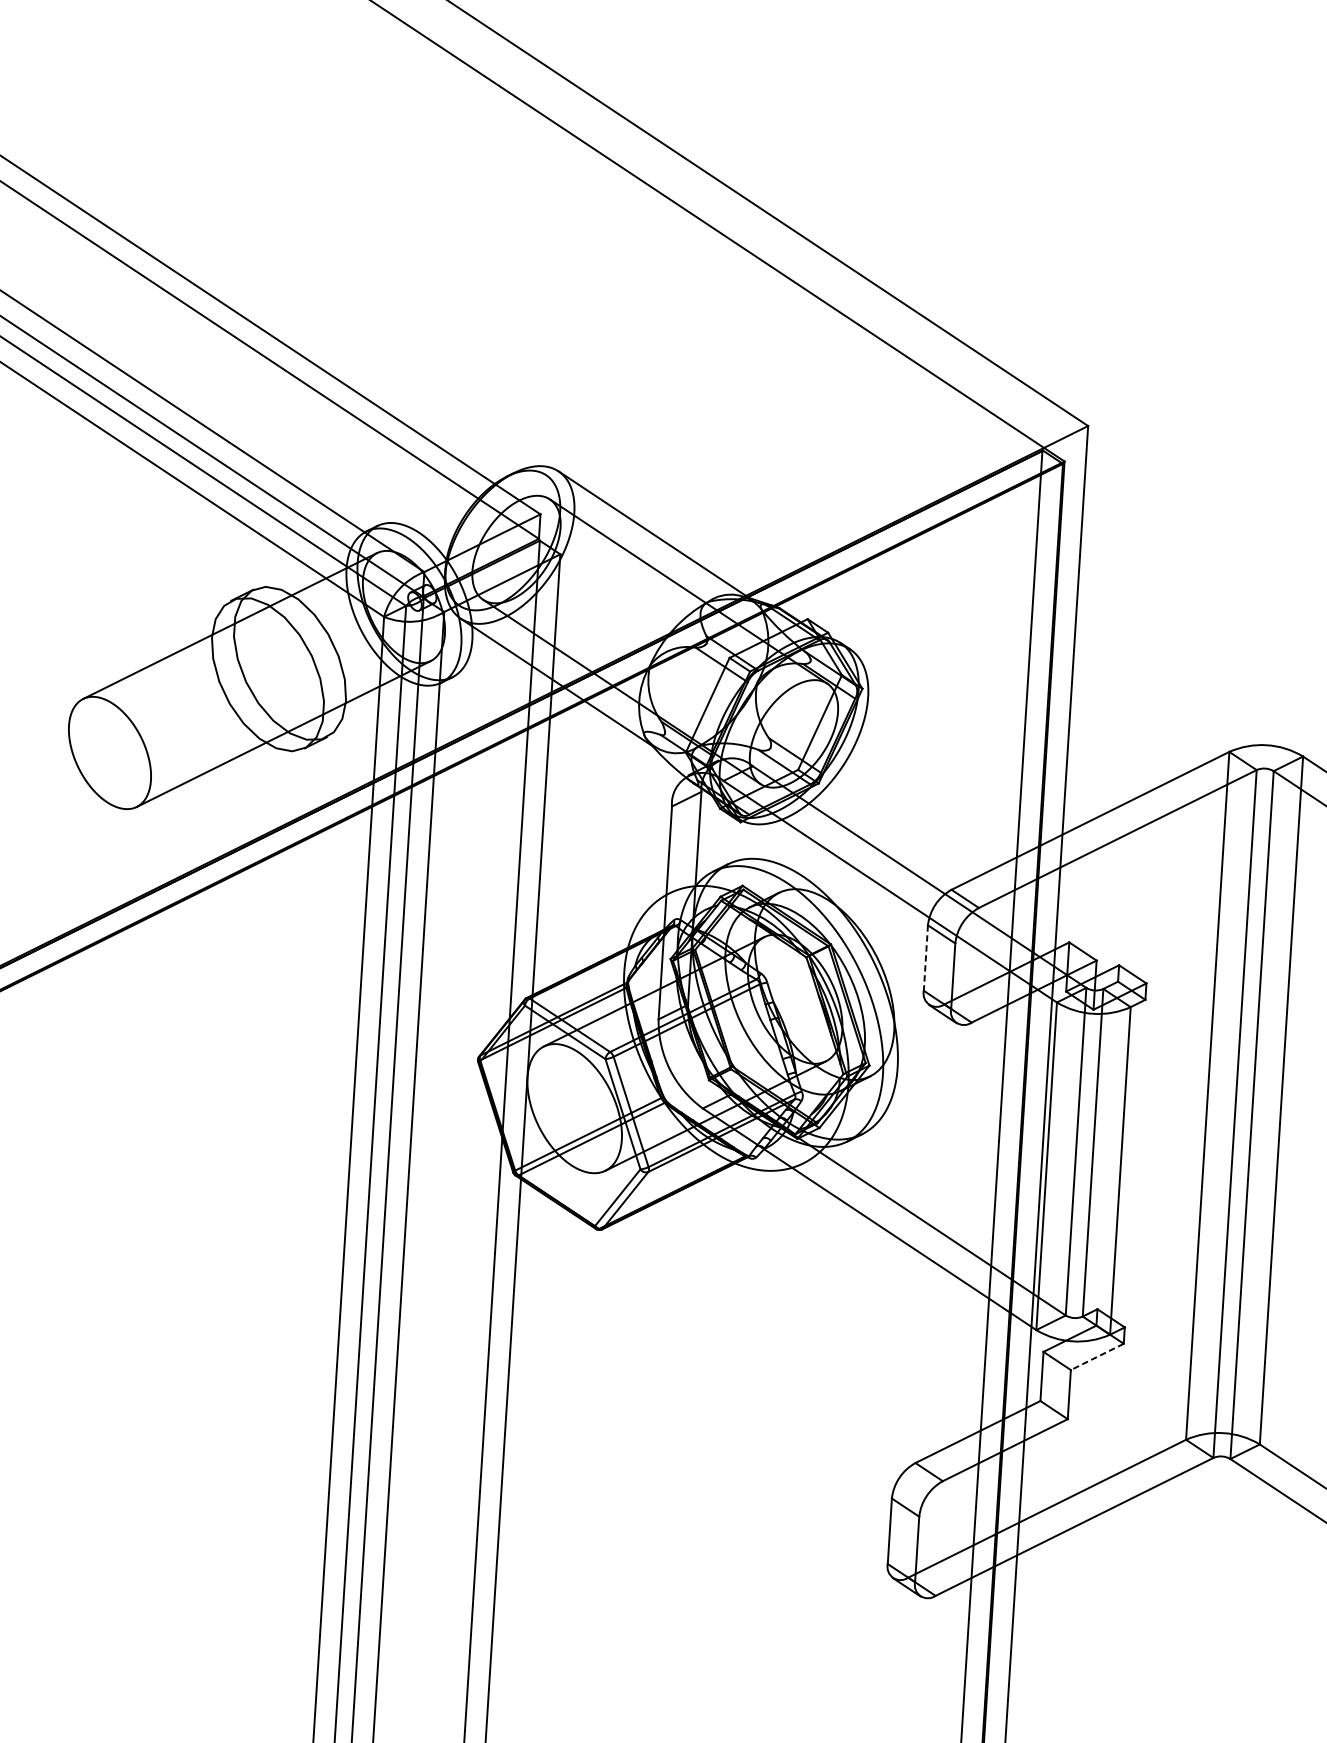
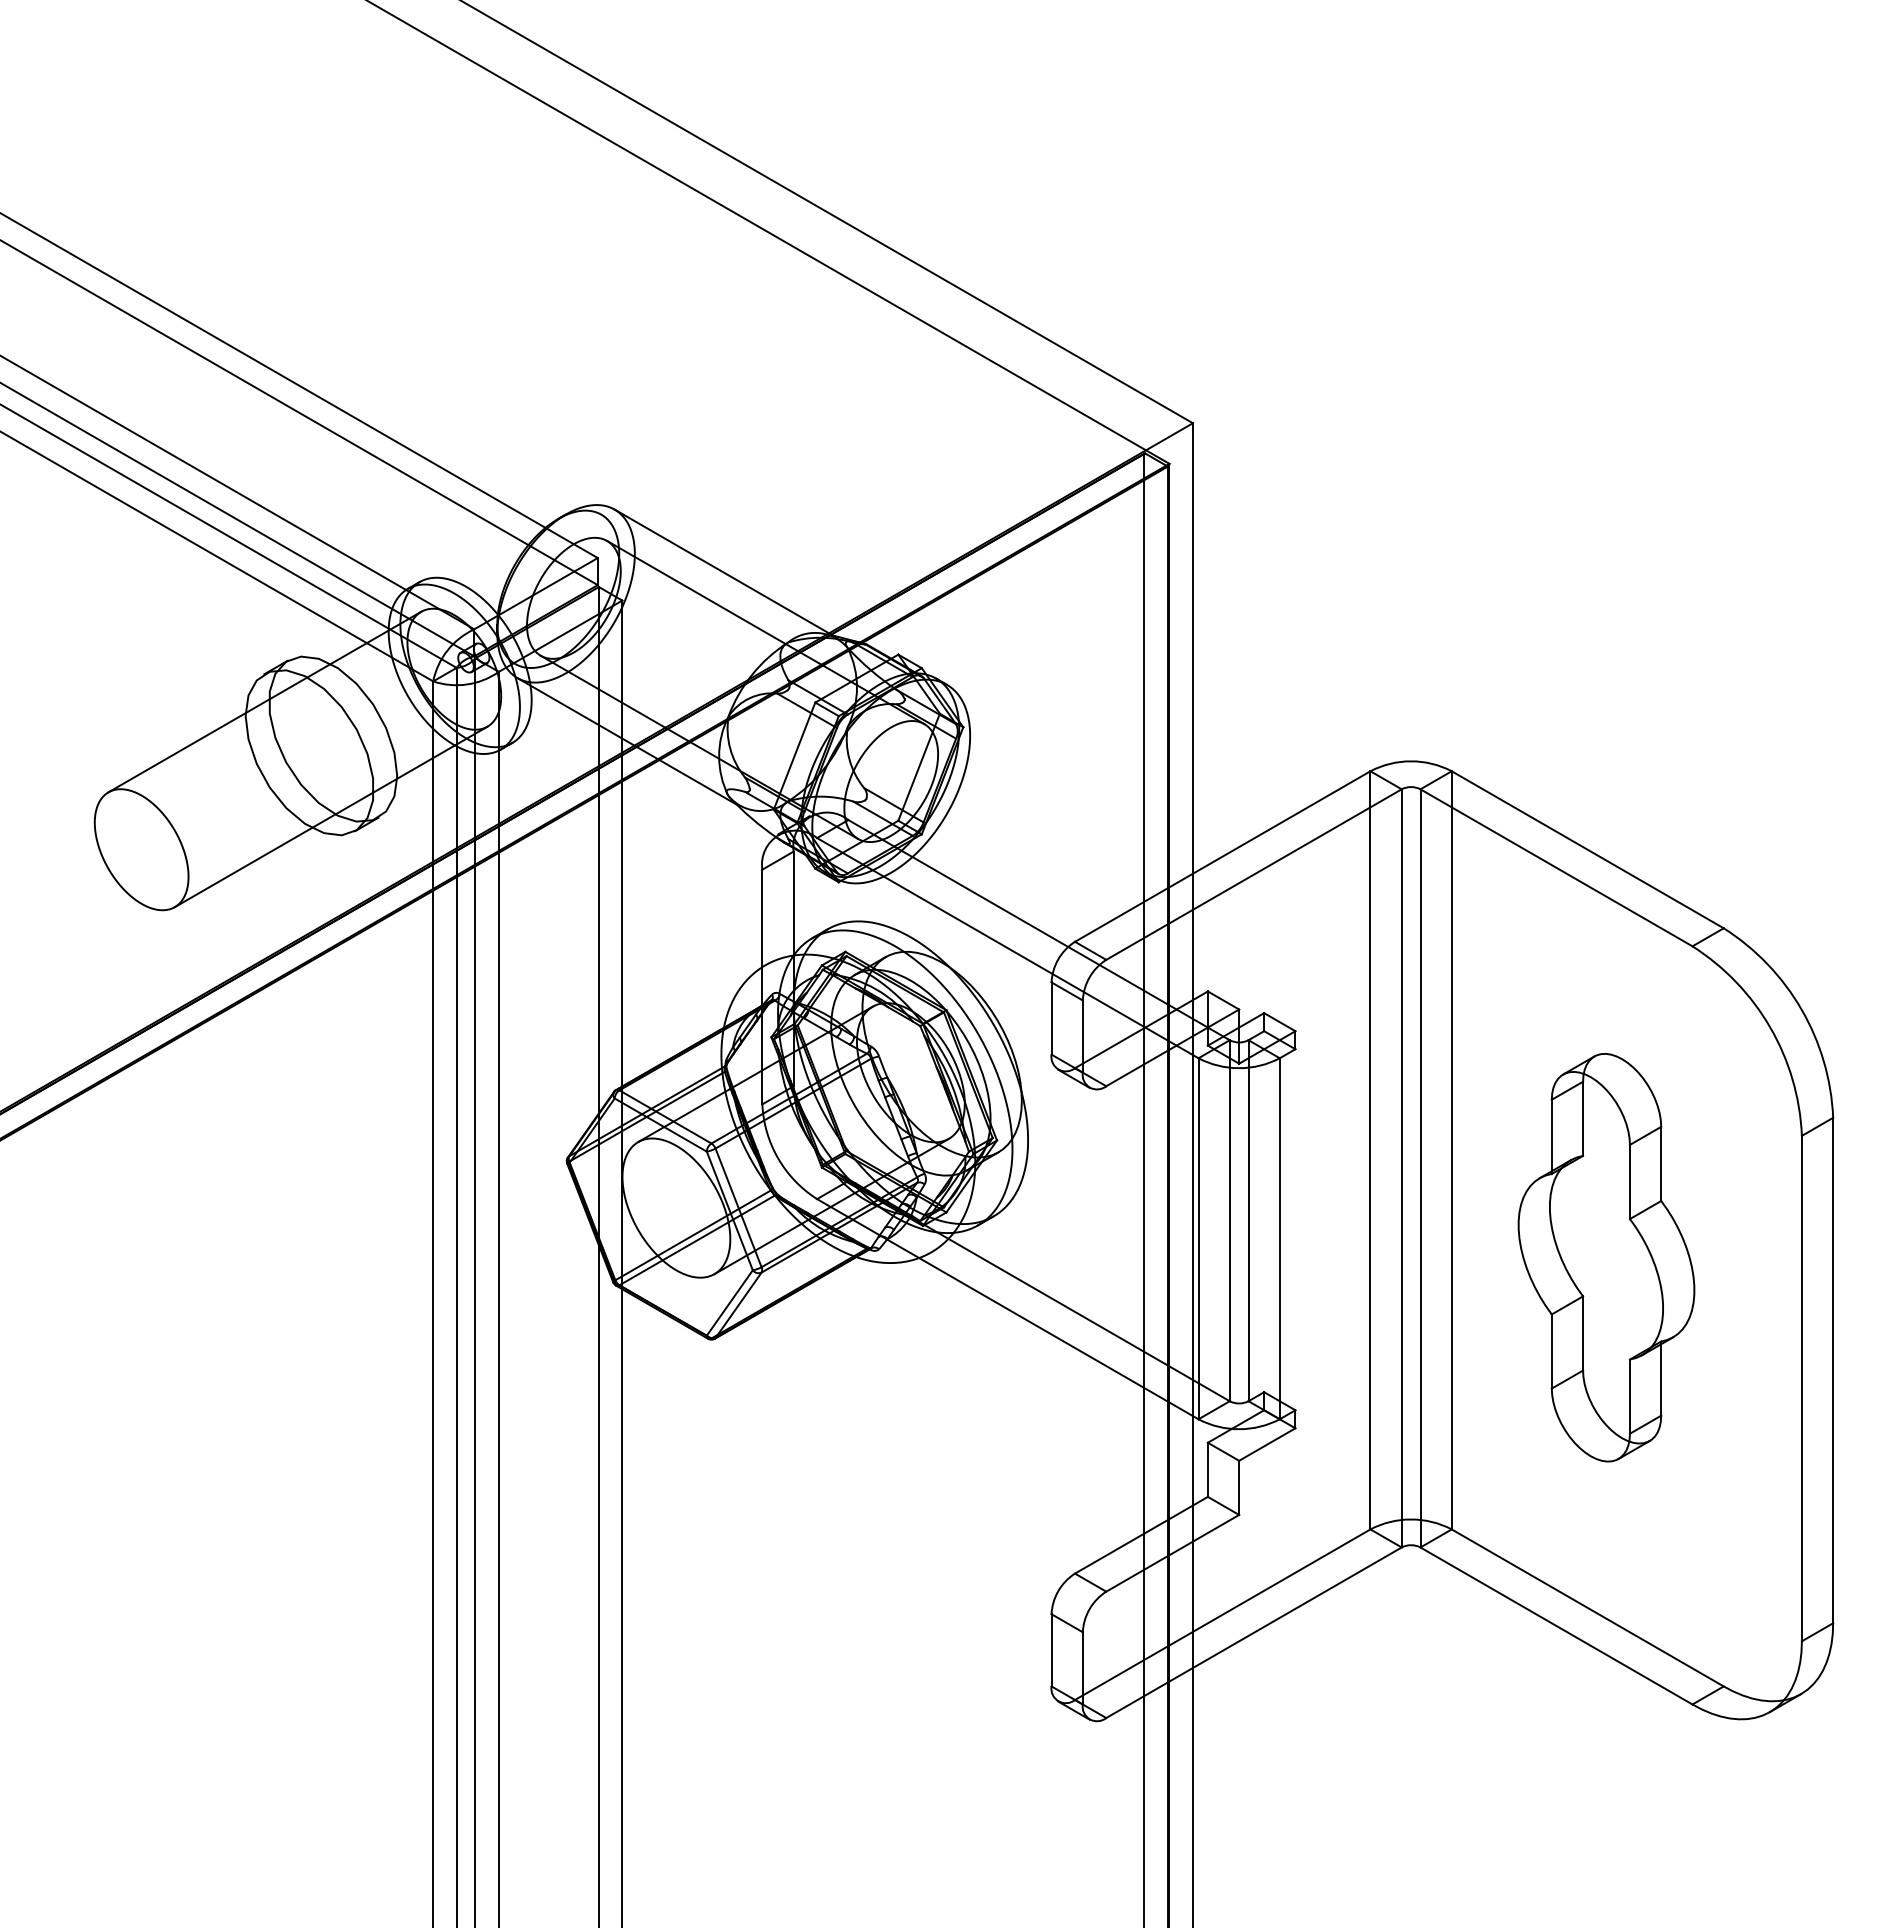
line: (925, 958) -> (1051, 1019), dashed -> solid
line: (1096, 1356) -> (1266, 1444), dashed -> solid

